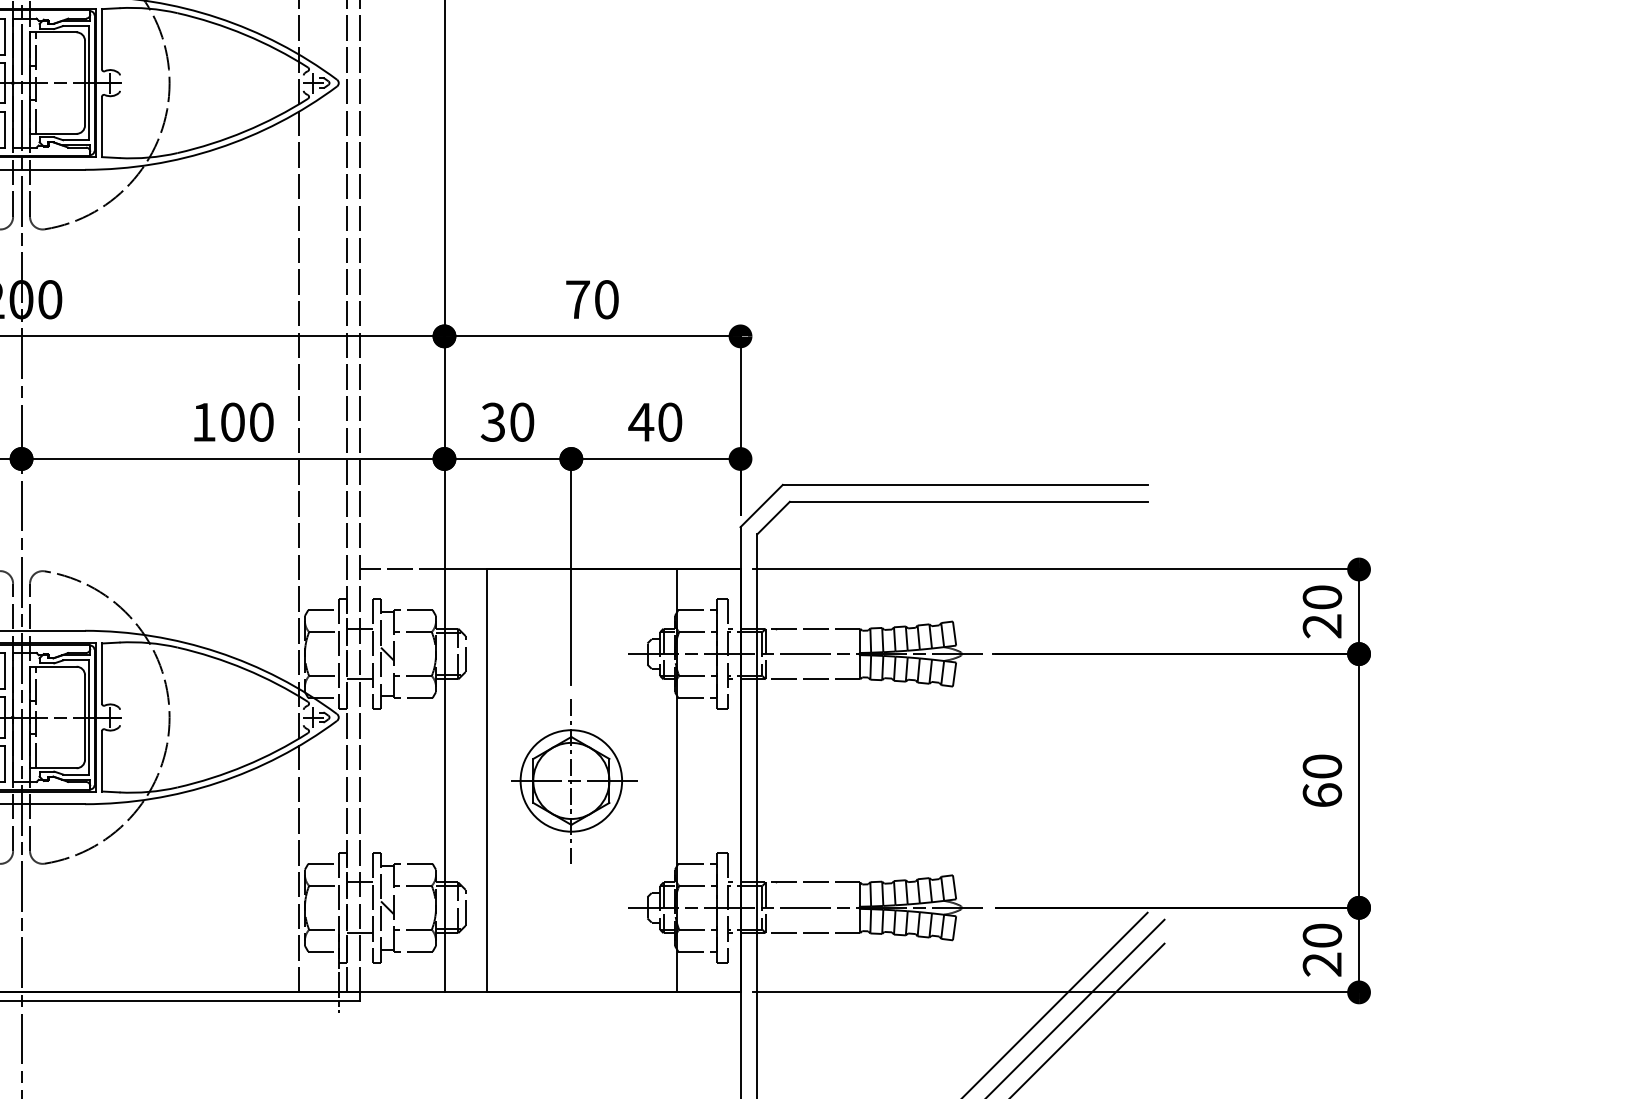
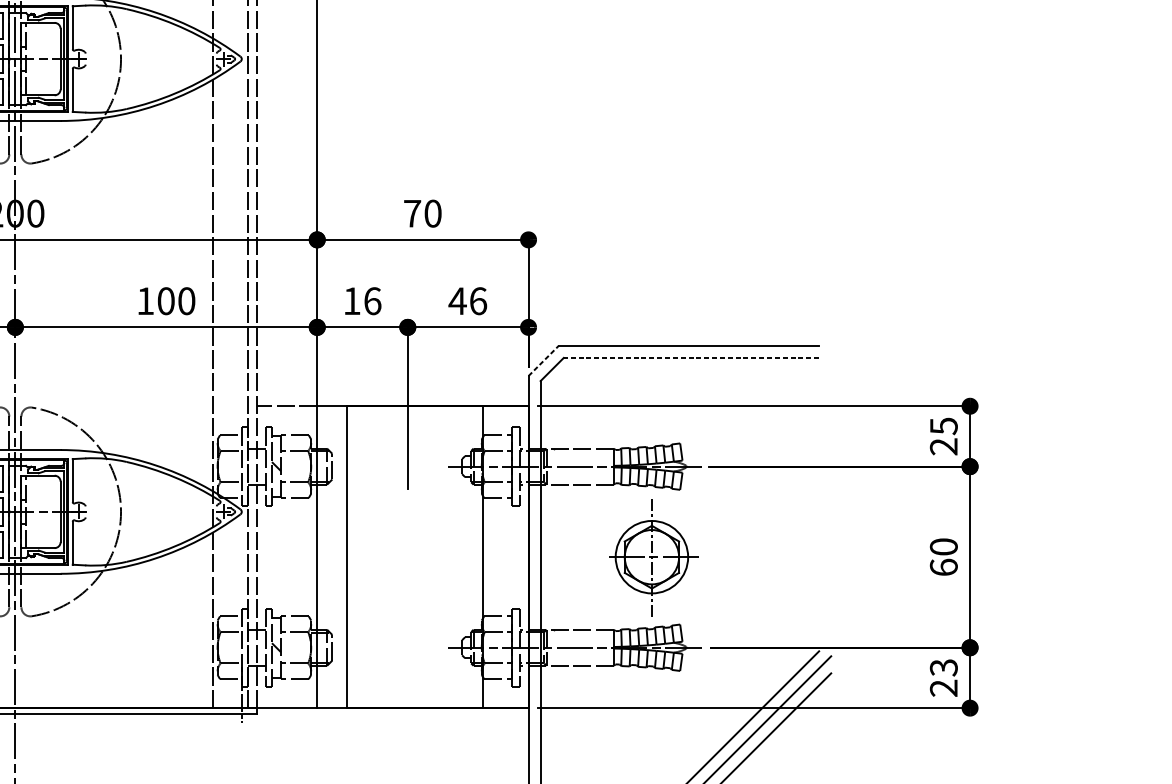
text: (507, 421) -> (362, 300), 30 -> 16
text: (670, 421) -> (478, 300), 40 -> 46
line: (968, 501) -> (691, 357), solid -> dashed
line: (761, 506) -> (543, 361), solid -> dashed
text: (1321, 597) -> (943, 426), 20 -> 25
part: (574, 781) -> (654, 557), moved
text: (1321, 935) -> (943, 667), 20 -> 23

